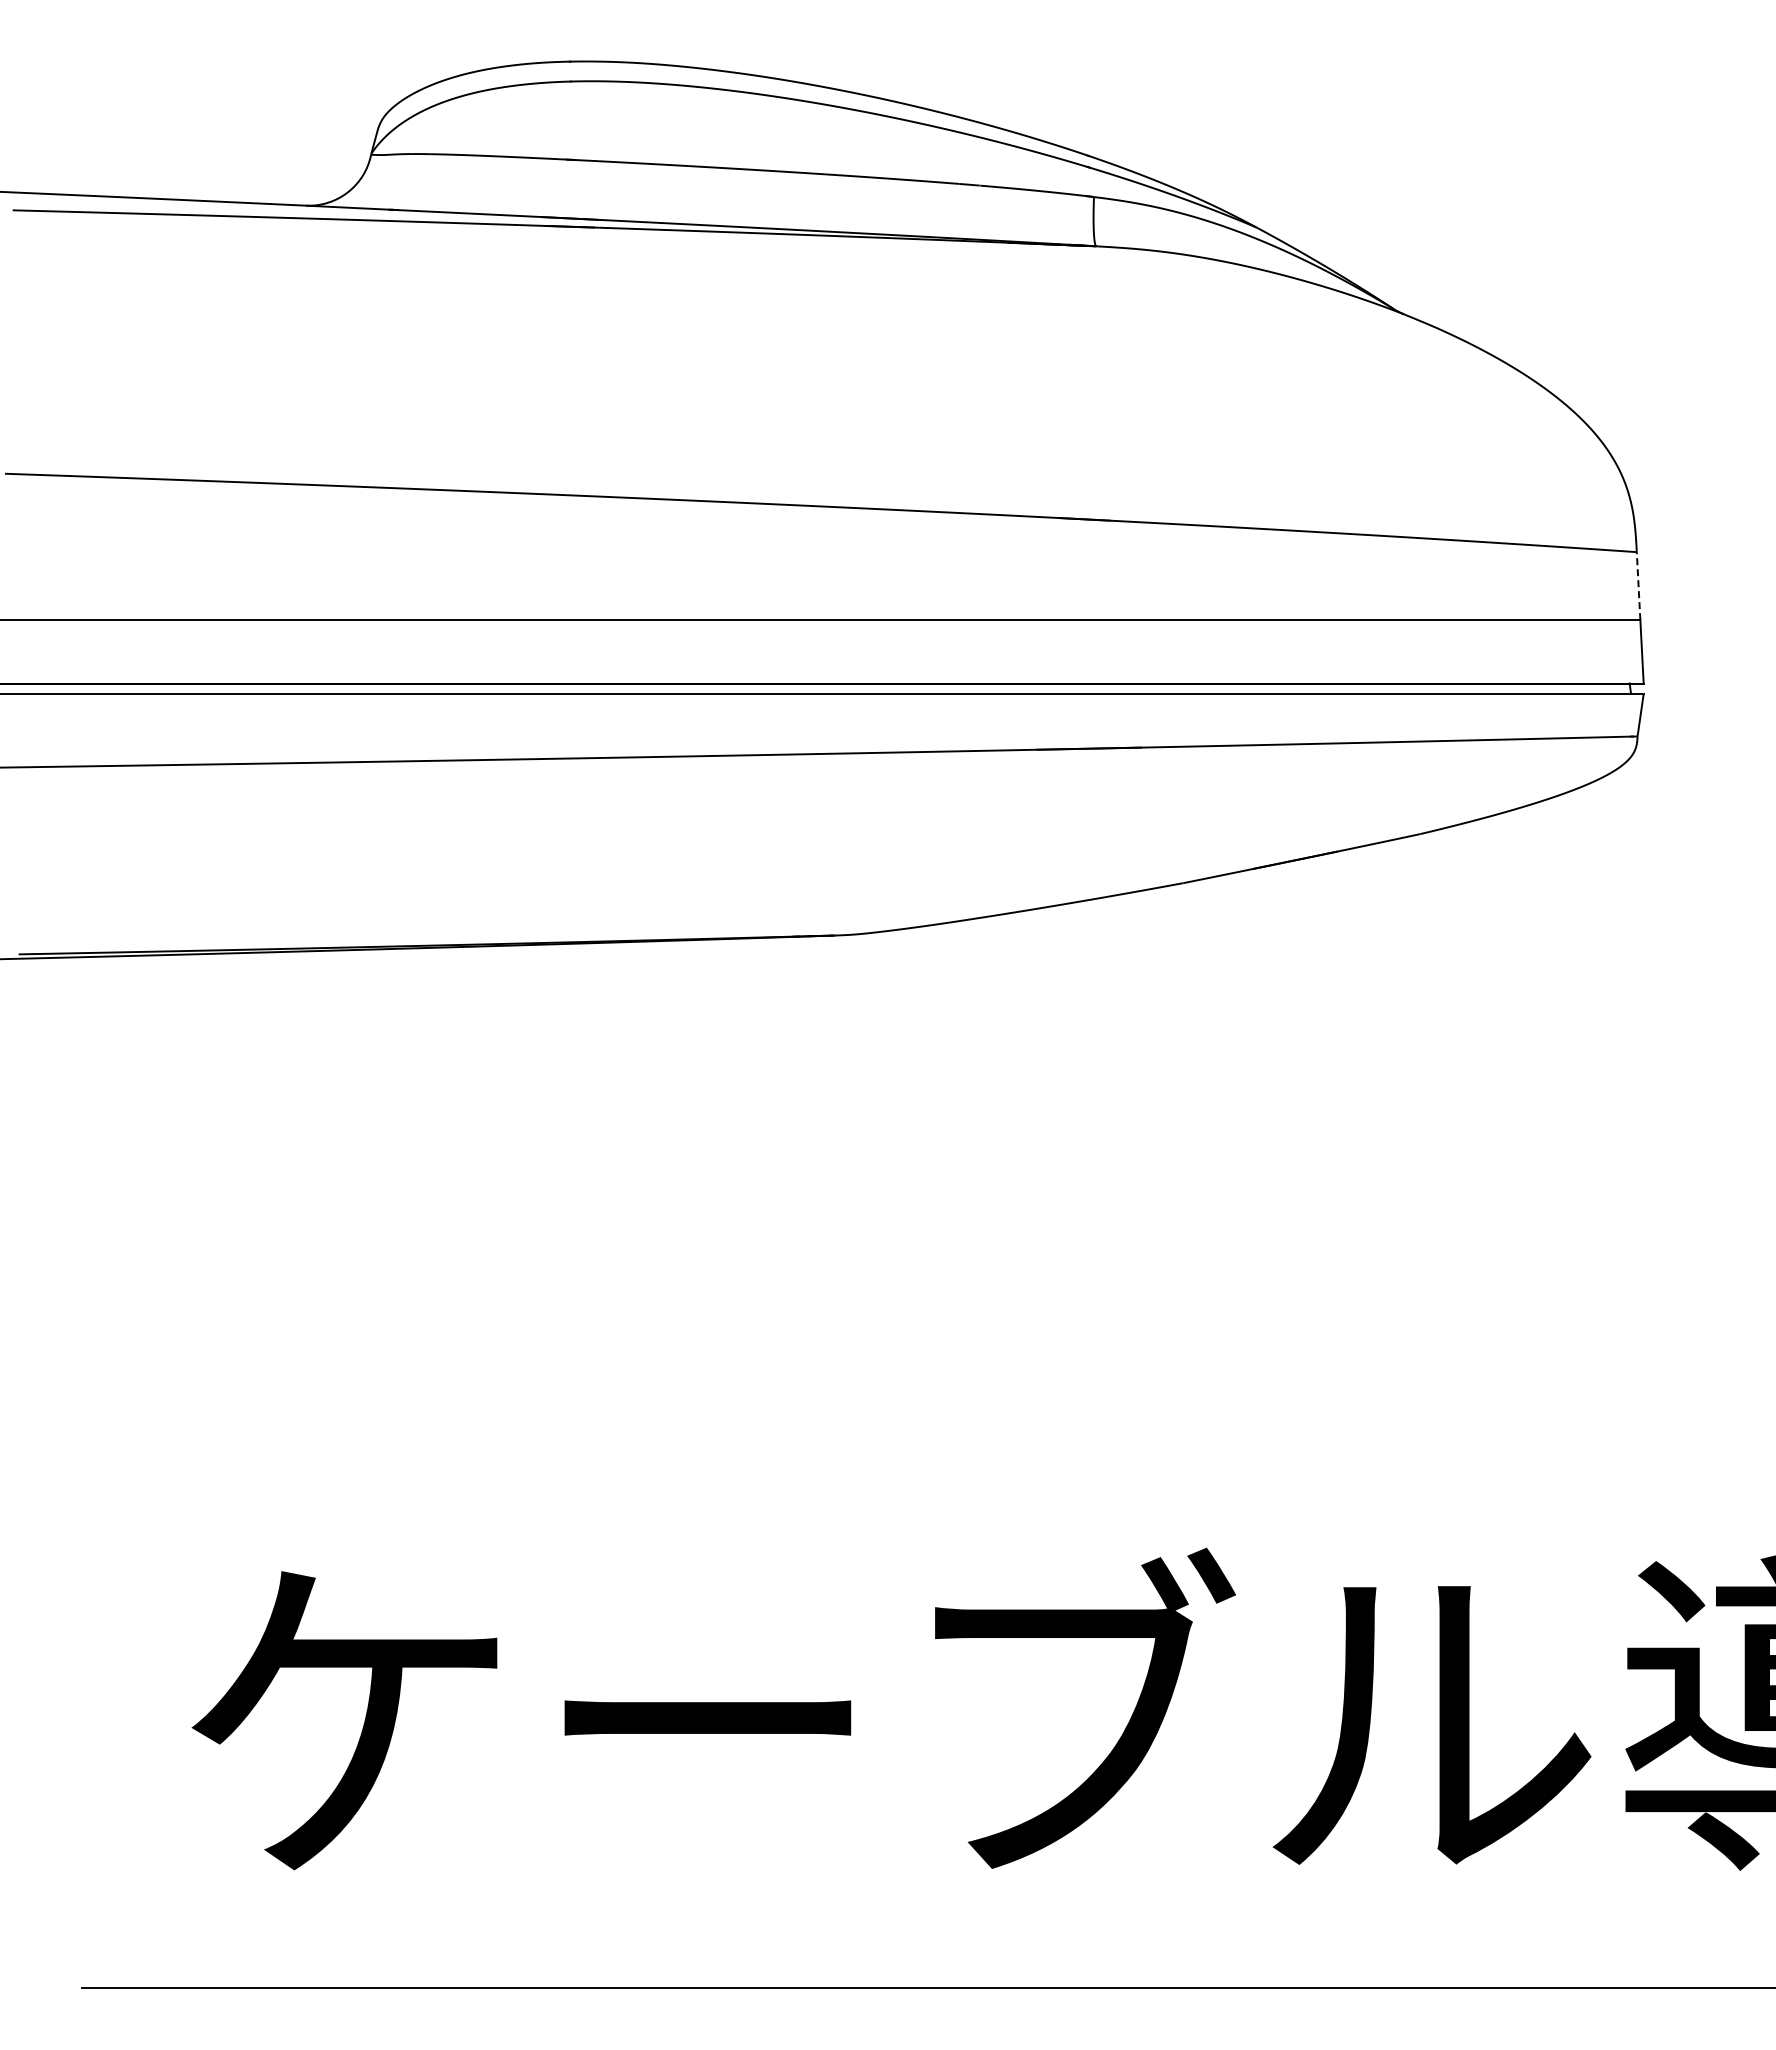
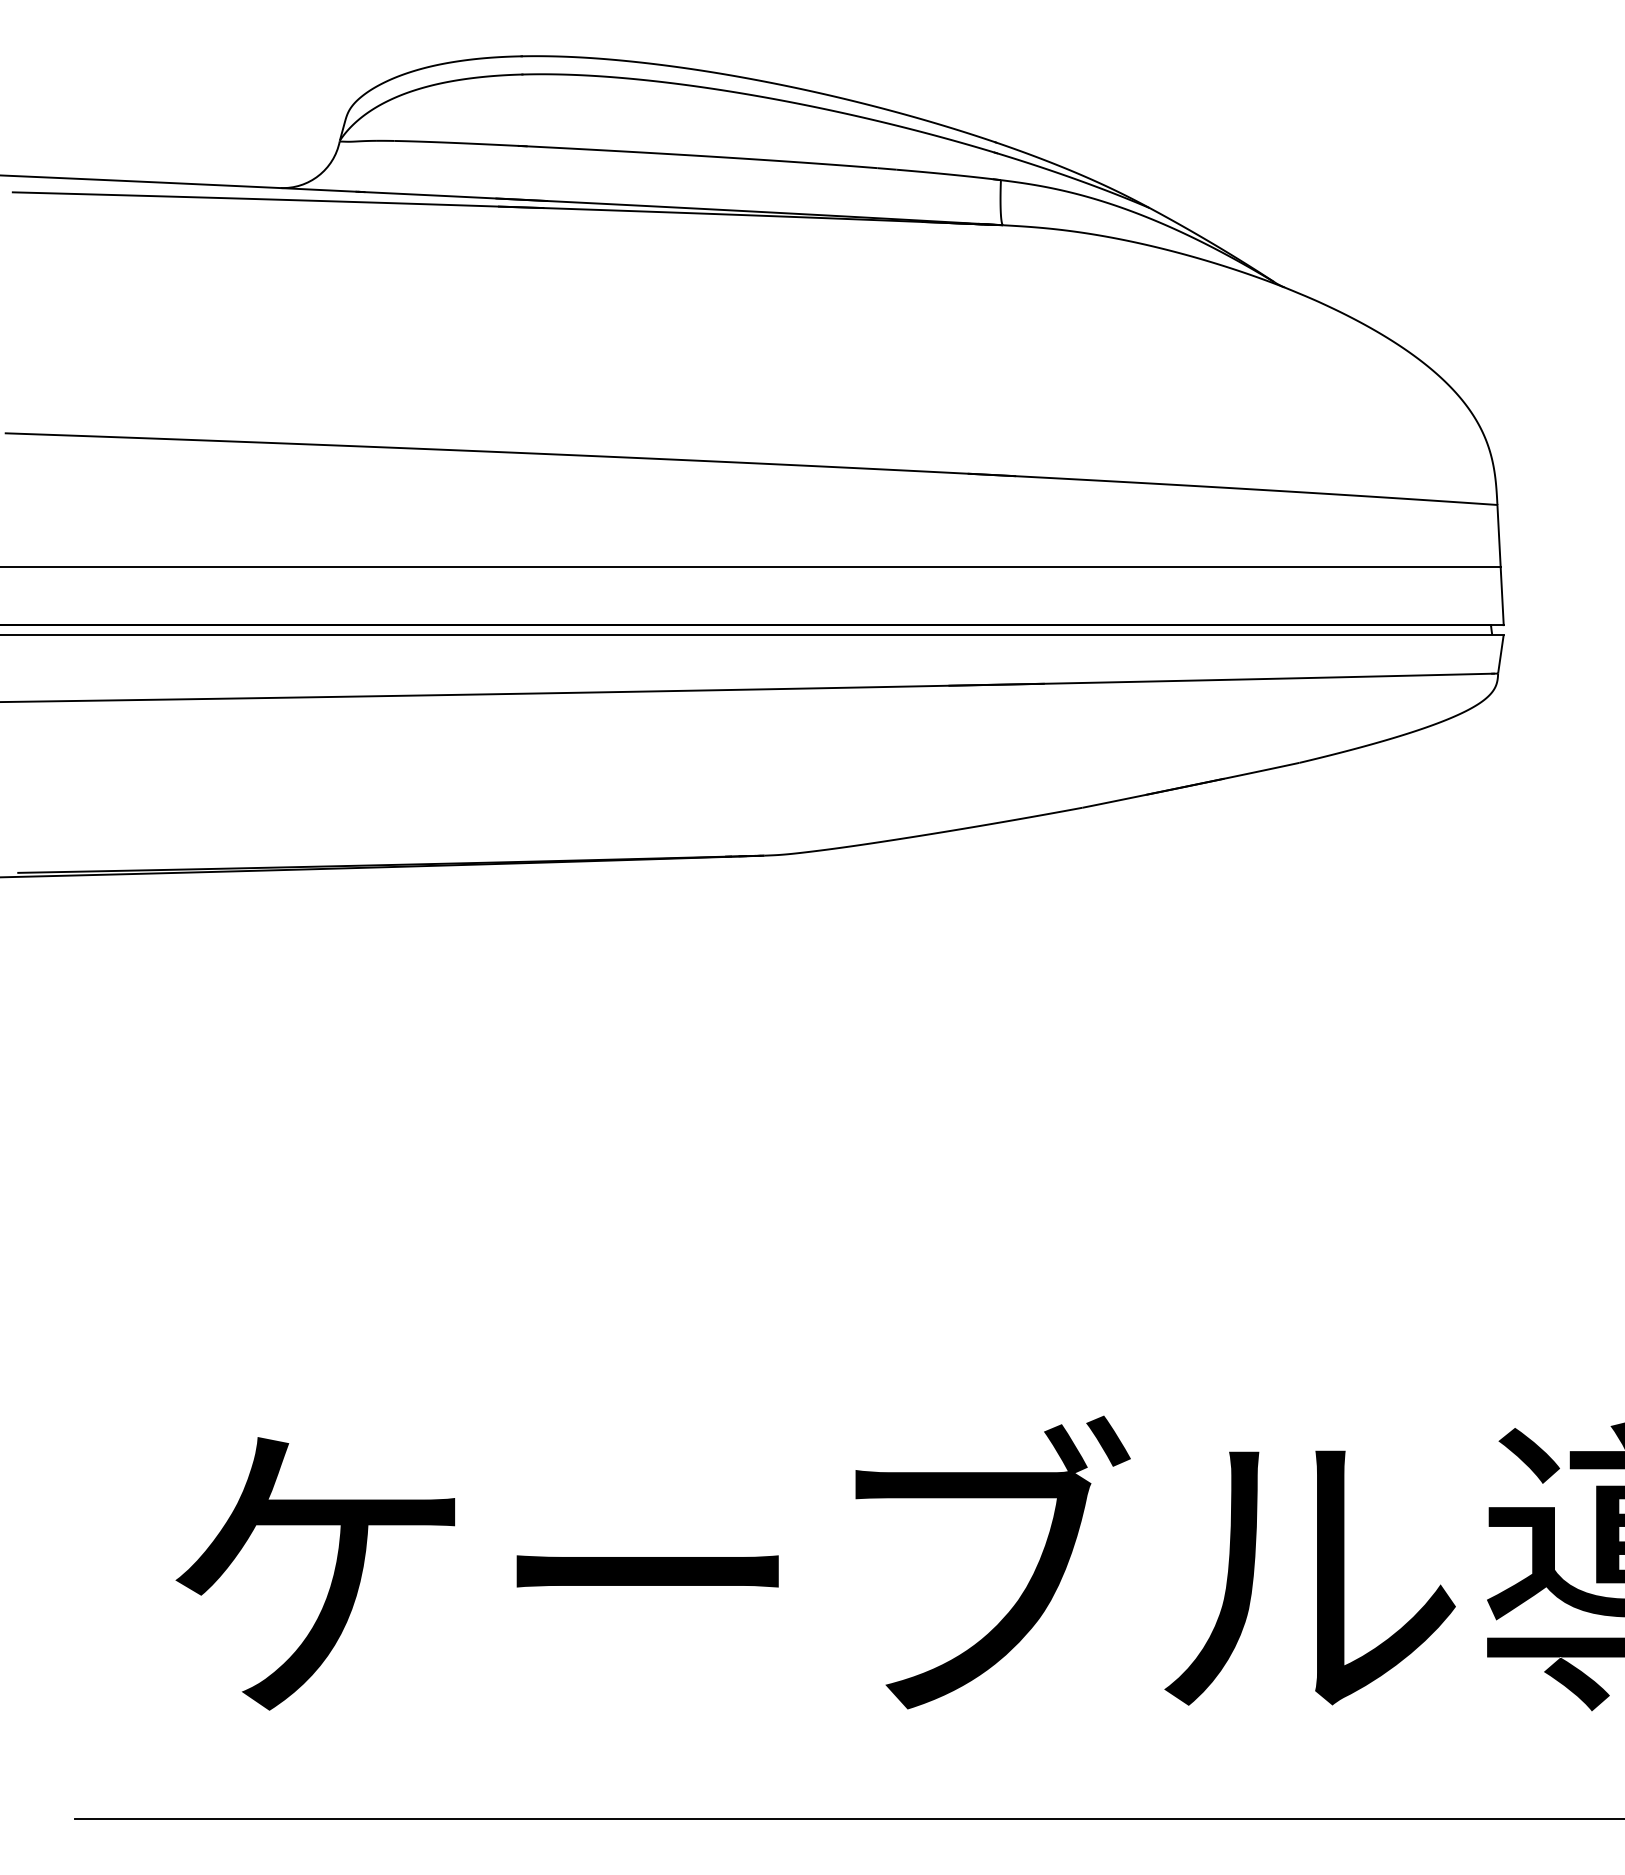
line: (1638, 585) -> (1498, 535), dashed -> solid

